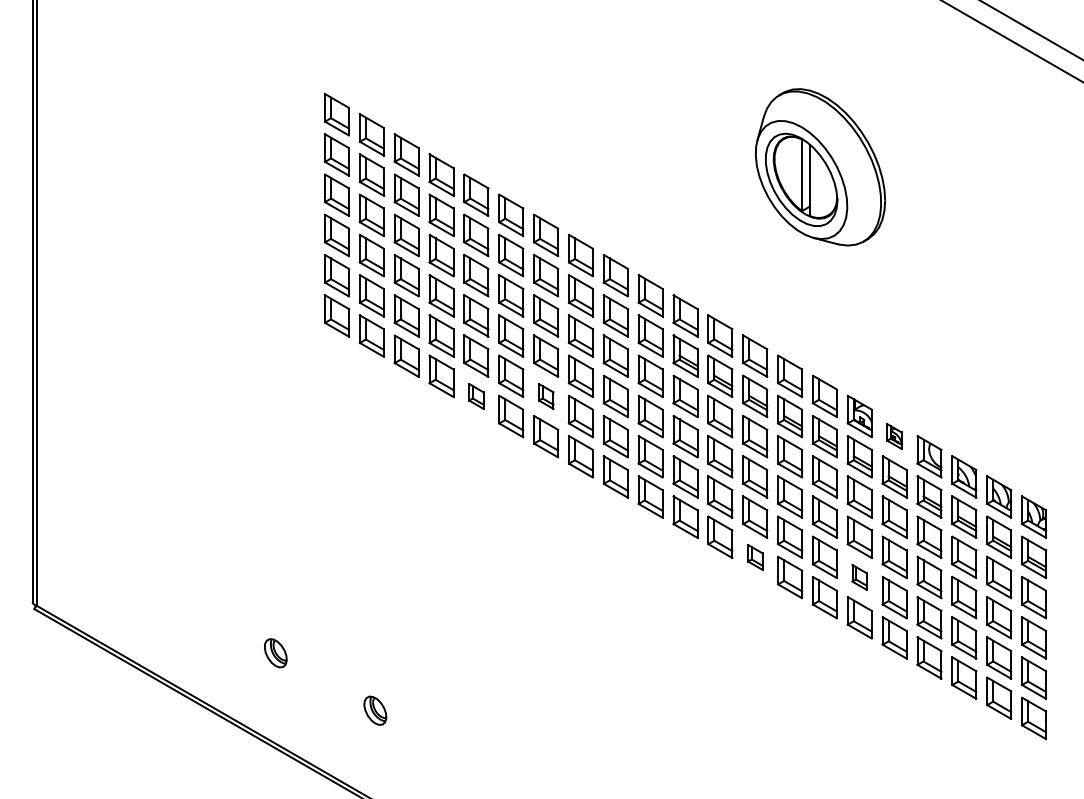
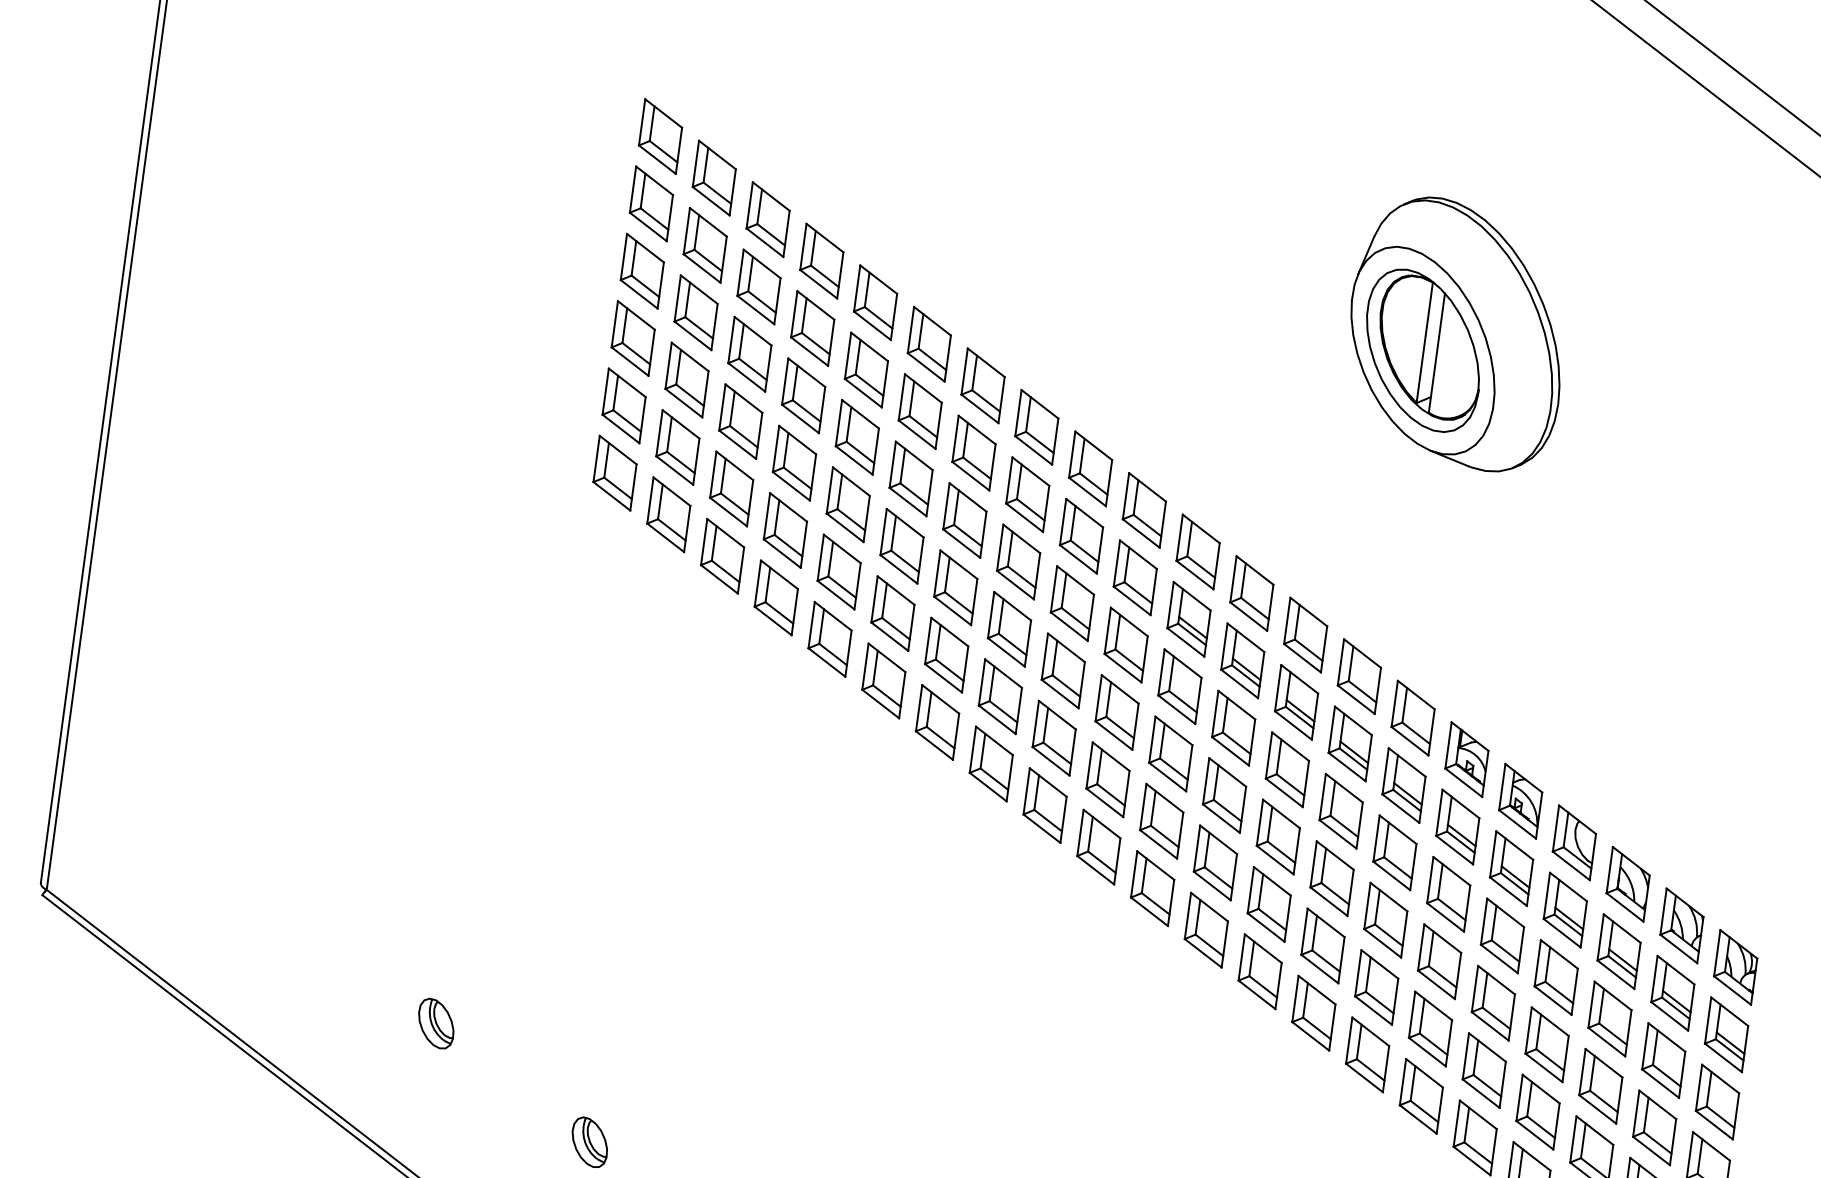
part: (476, 396) -> (830, 639), size x1.67
part: (546, 396) -> (947, 655), size x1.67
part: (894, 436) -> (1520, 800), size x1.67
part: (755, 557) -> (1260, 971), size x1.67
part: (859, 577) -> (1430, 1028), size x1.67

